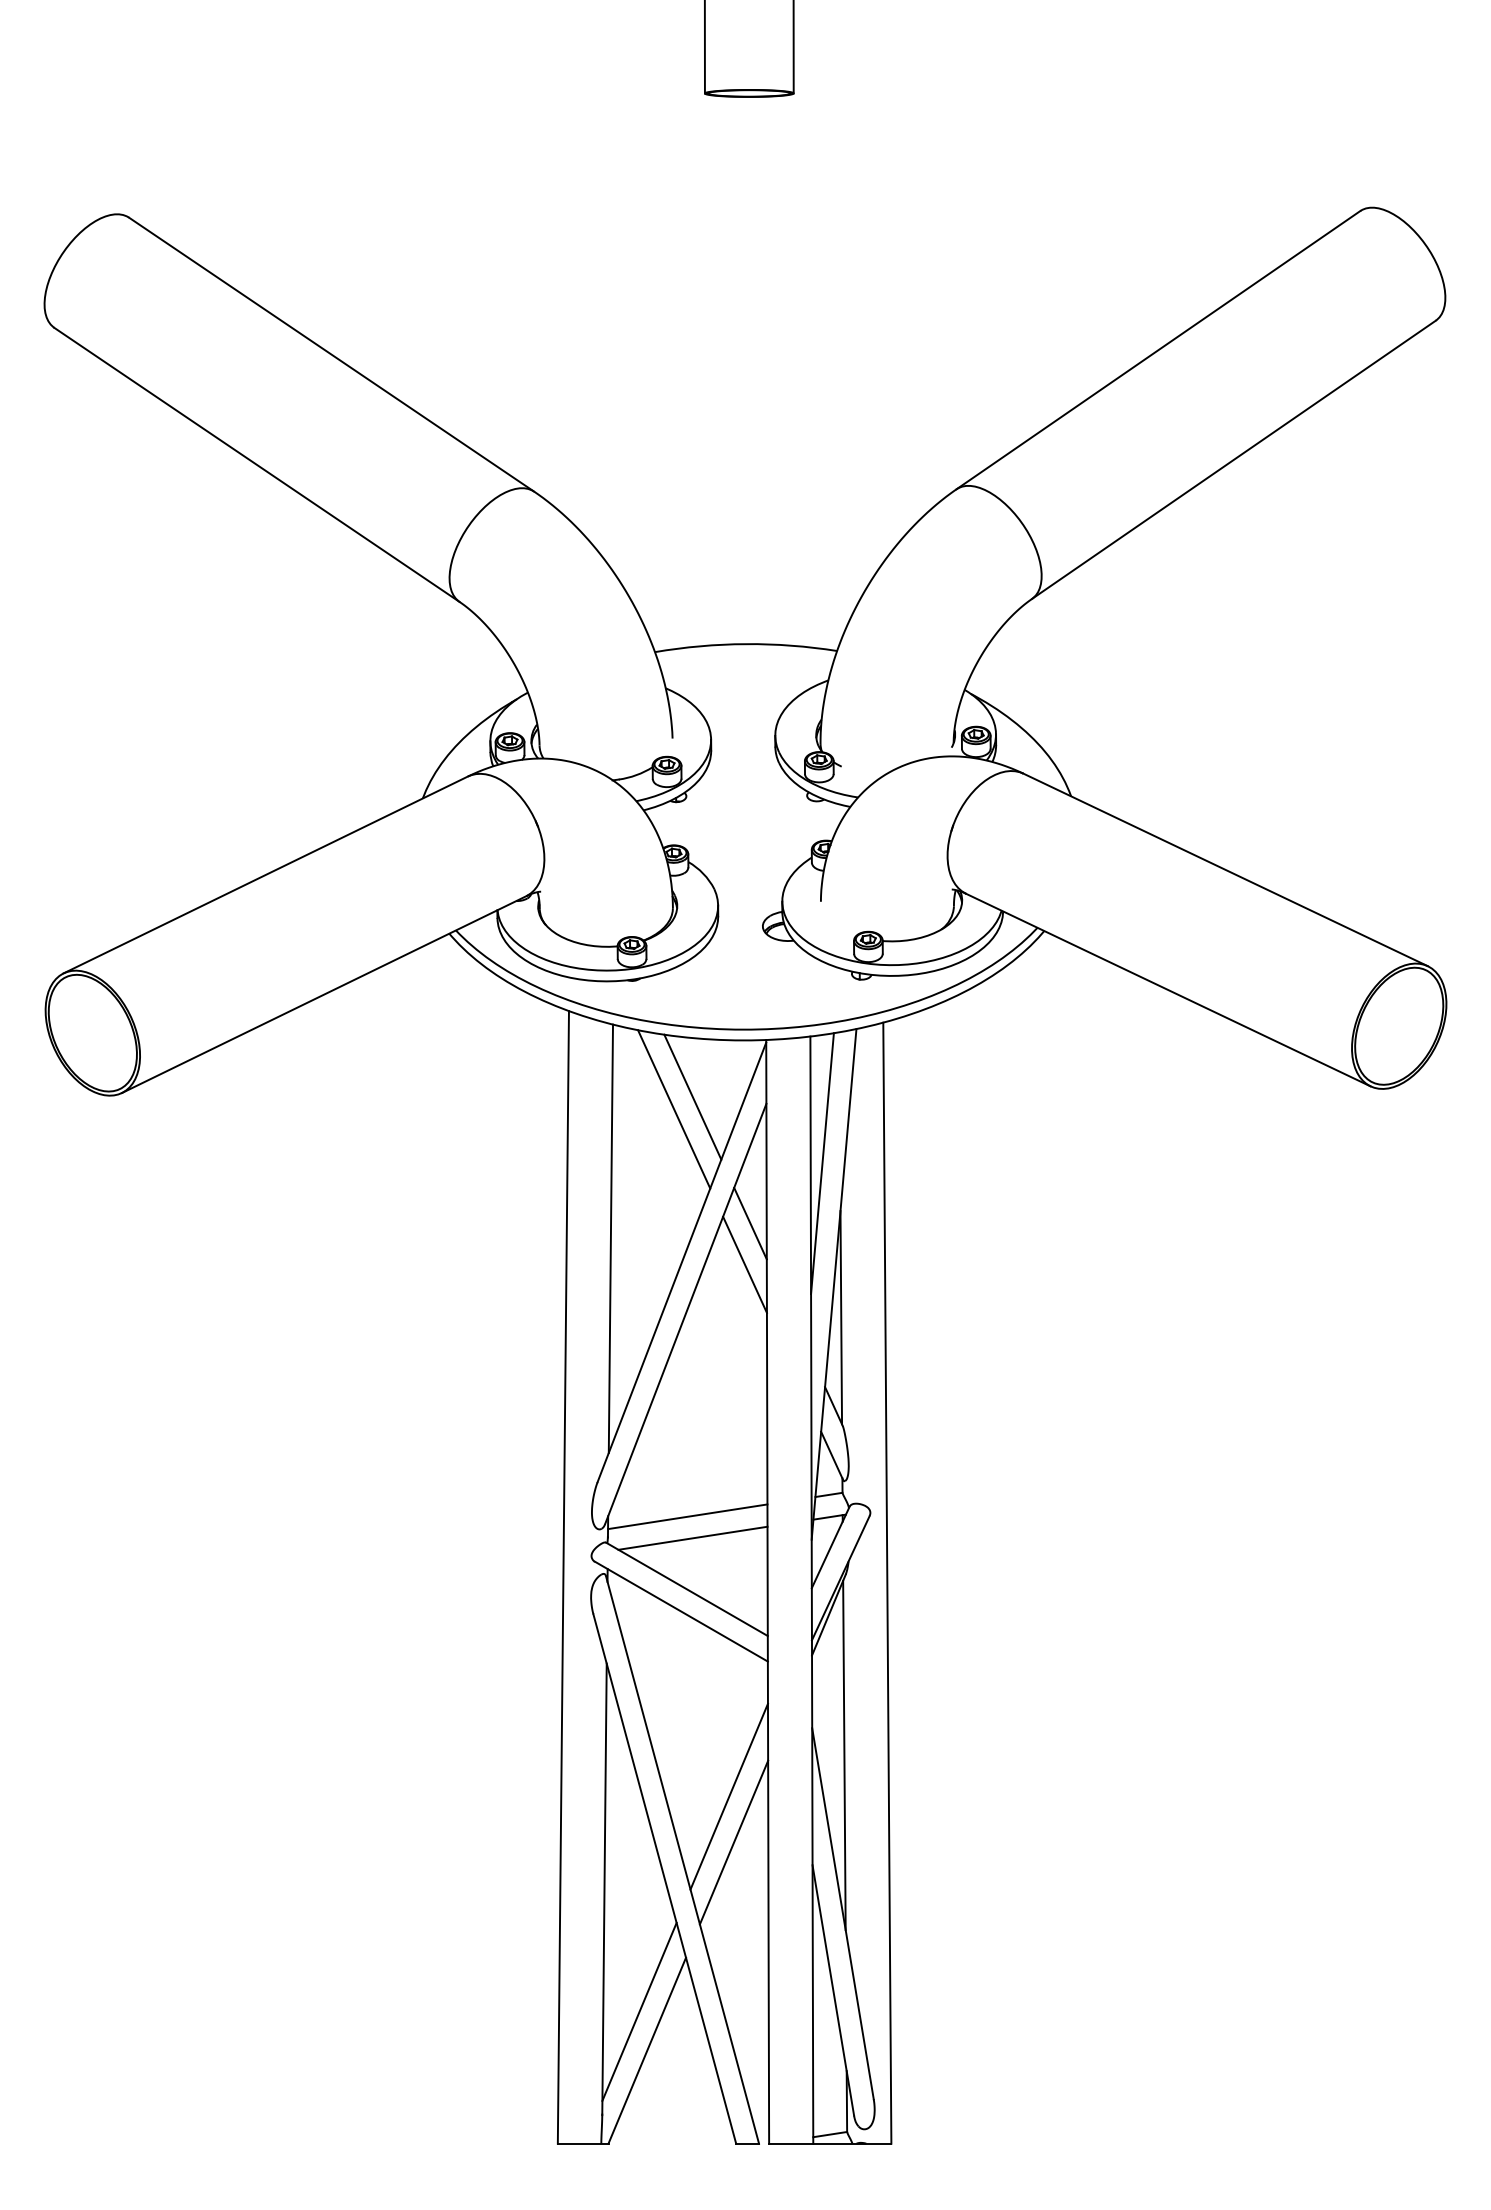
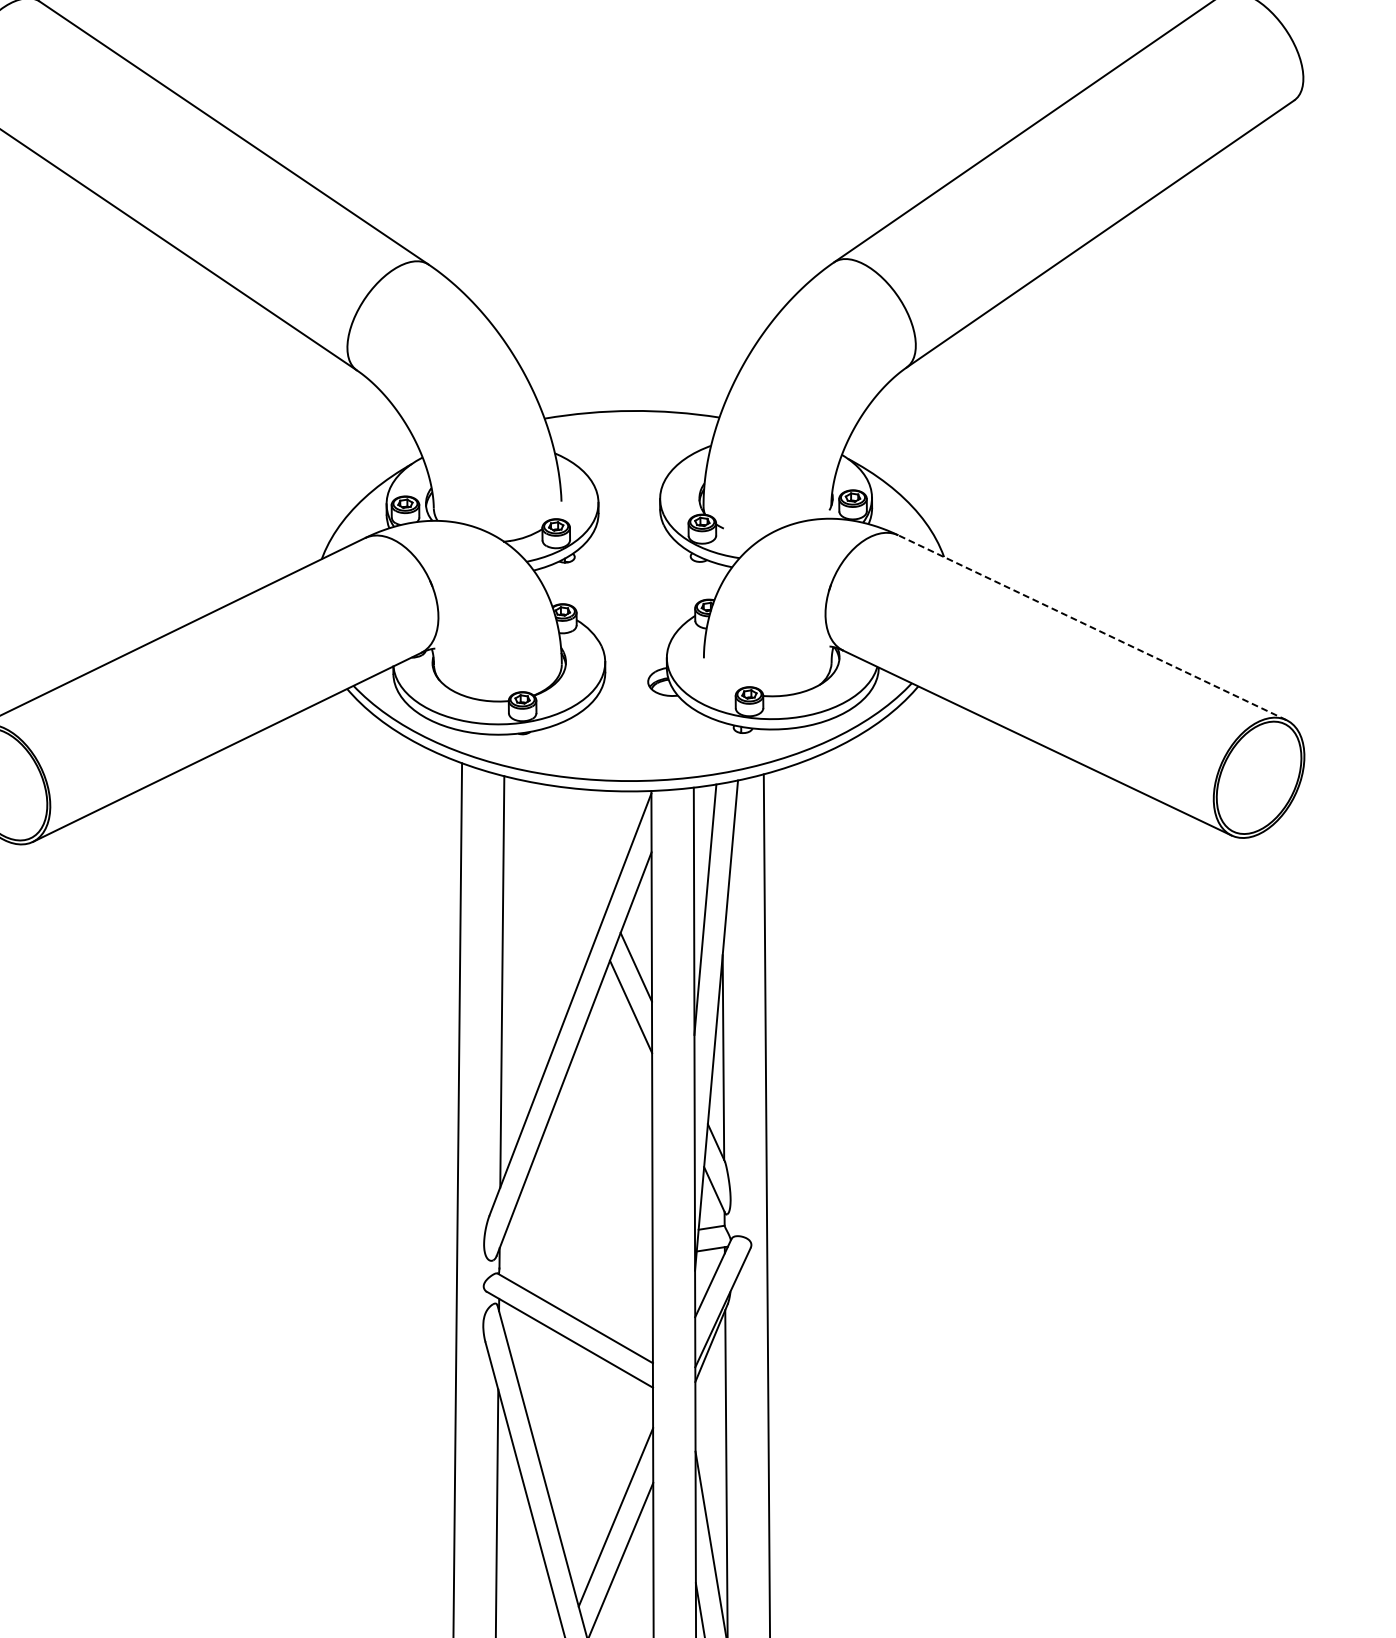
line: (1225, 869) -> (1092, 627), solid -> dashed
line: (692, 1096) -> (580, 845), removed
line: (674, 1109) -> (563, 857), removed
line: (687, 1516) -> (575, 1248), removed
line: (692, 1537) -> (580, 1268), removed

